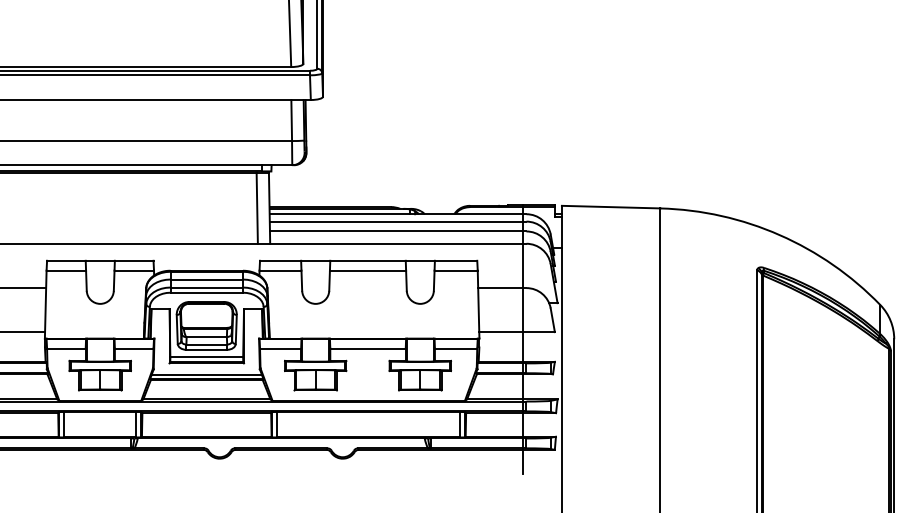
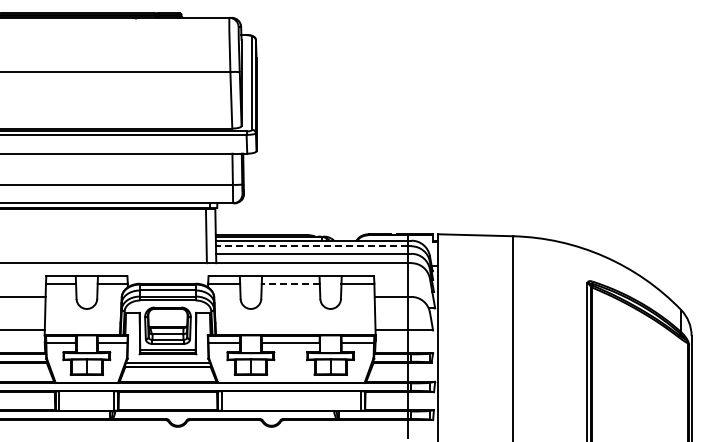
line: (395, 221) -> (311, 246), solid -> dashed
line: (367, 270) -> (290, 283), solid -> dashed

